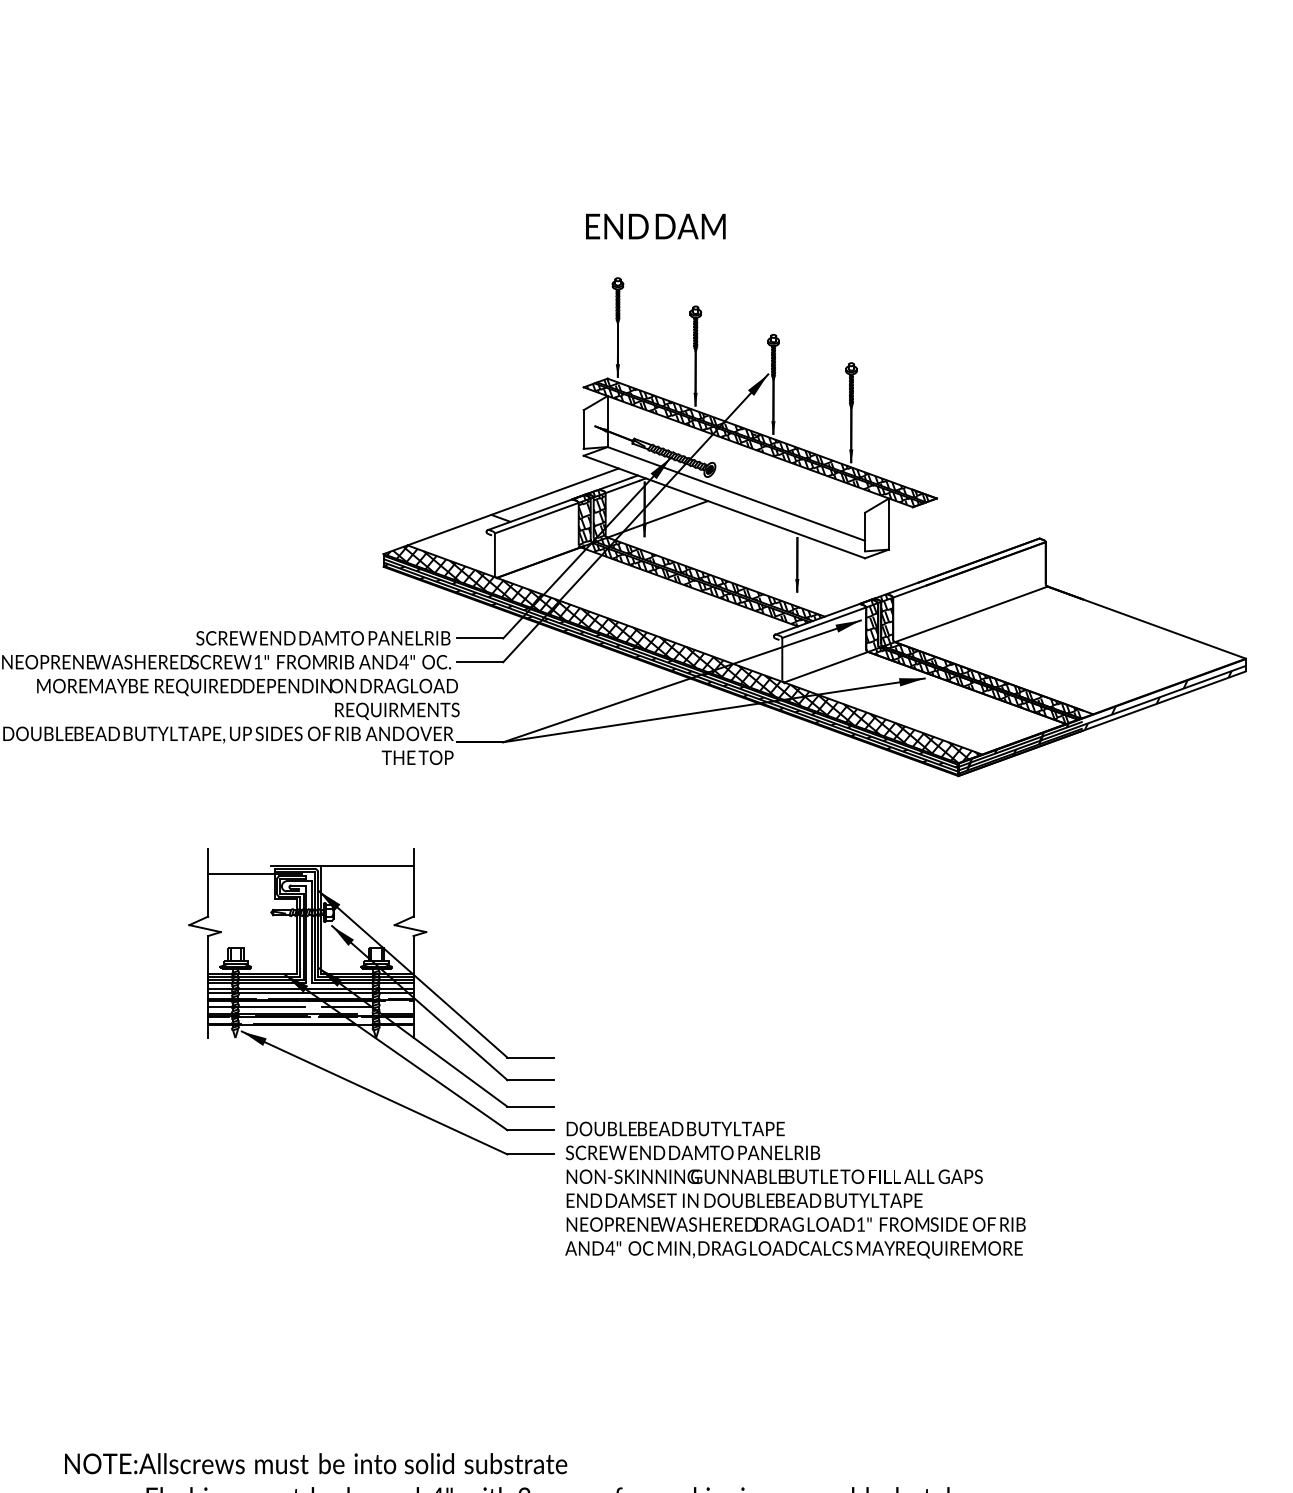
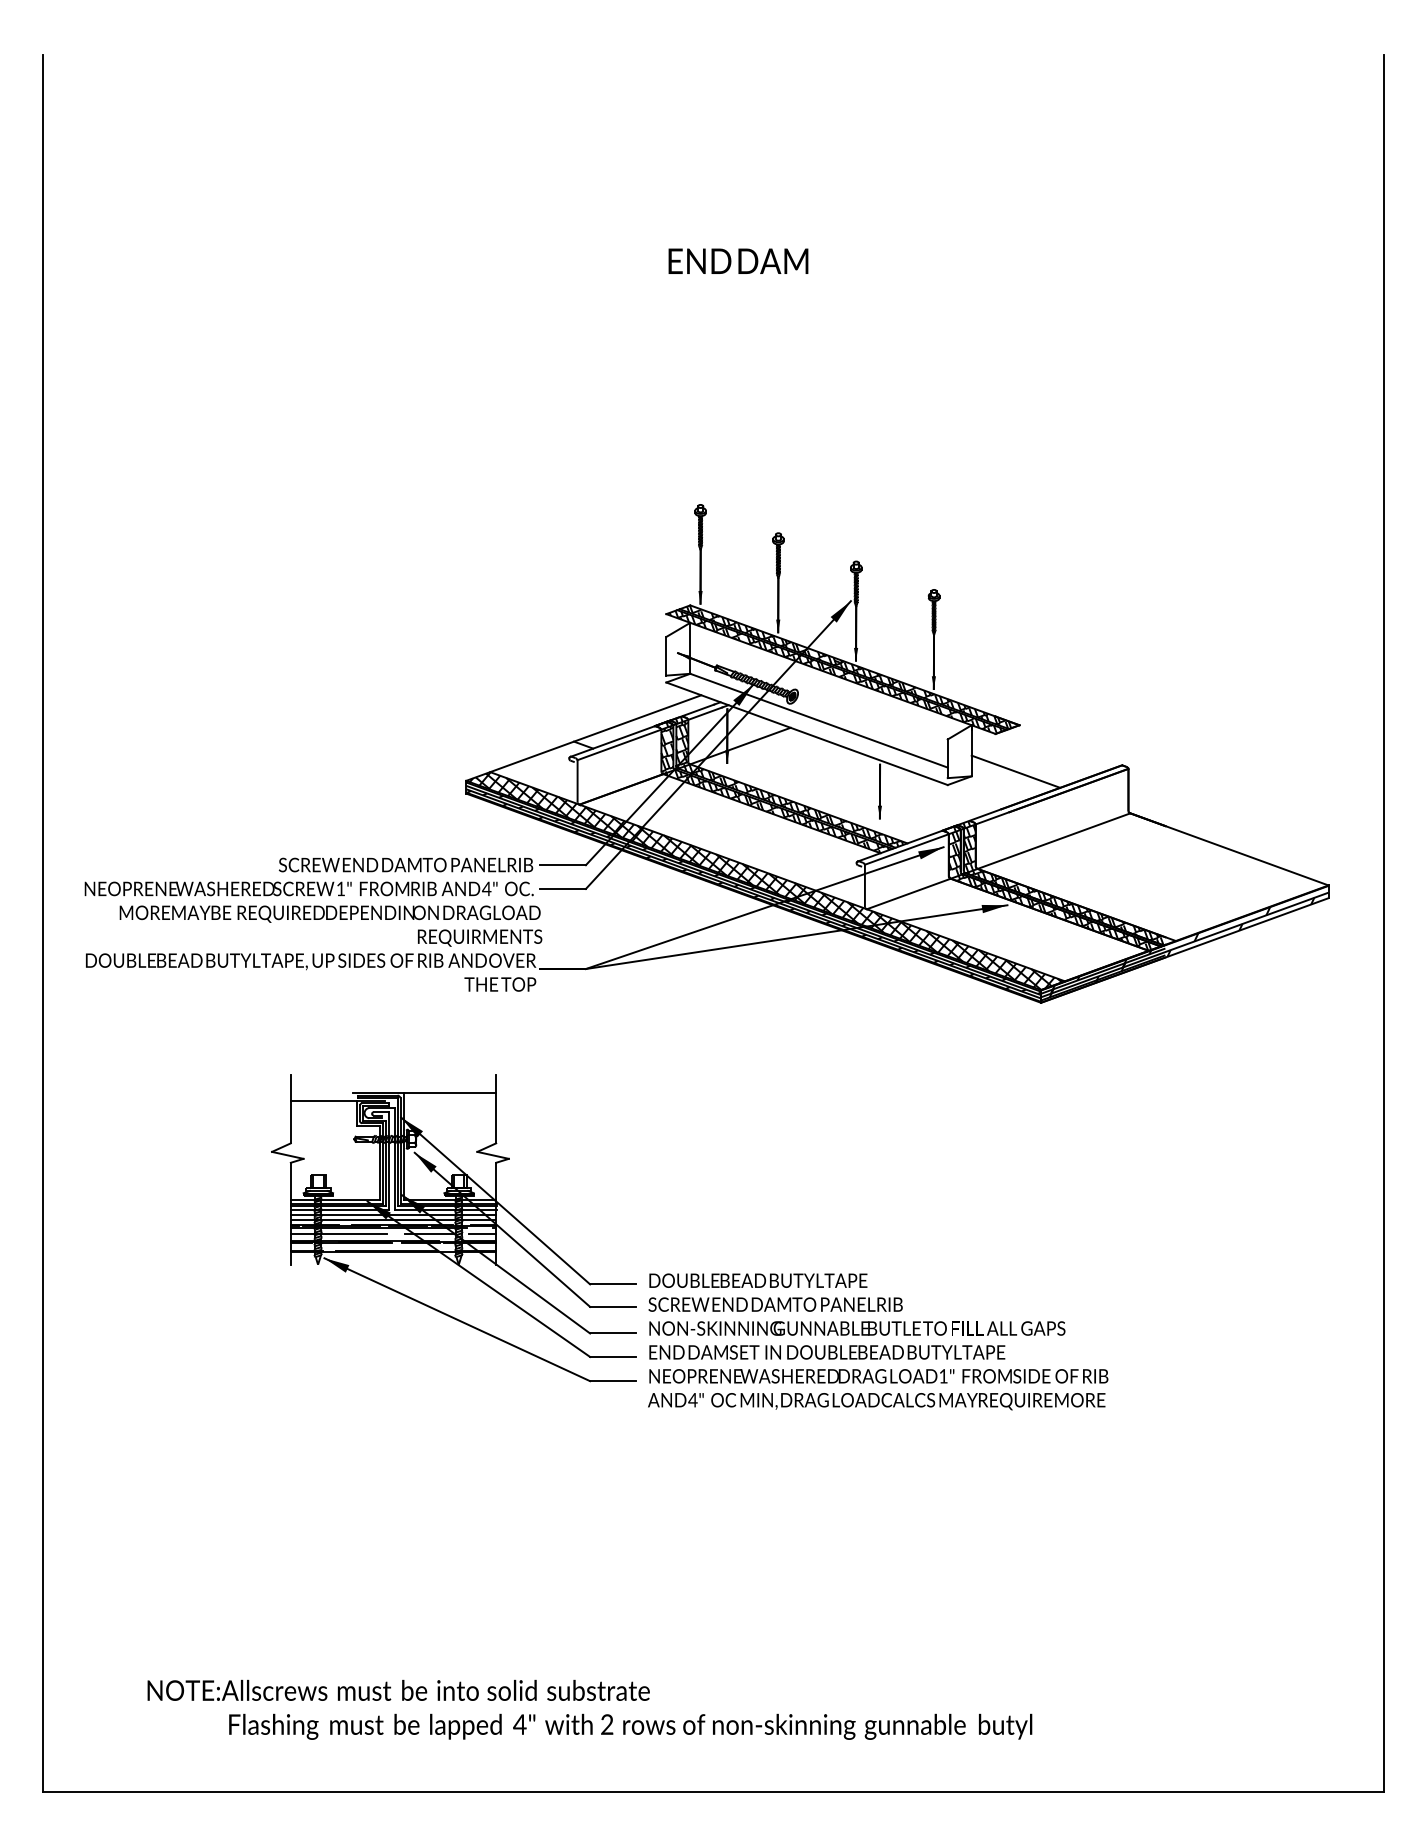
text: (655, 225) -> (738, 260), moved
line: (932, 544) -> (1015, 771), added
line: (399, 1006) -> (482, 1233), added
text: (795, 1189) -> (878, 1341), moved

